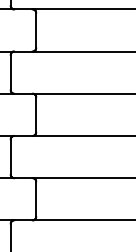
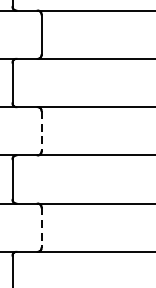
line: (36, 114) -> (41, 130), solid -> dashed
line: (36, 199) -> (41, 228), solid -> dashed

